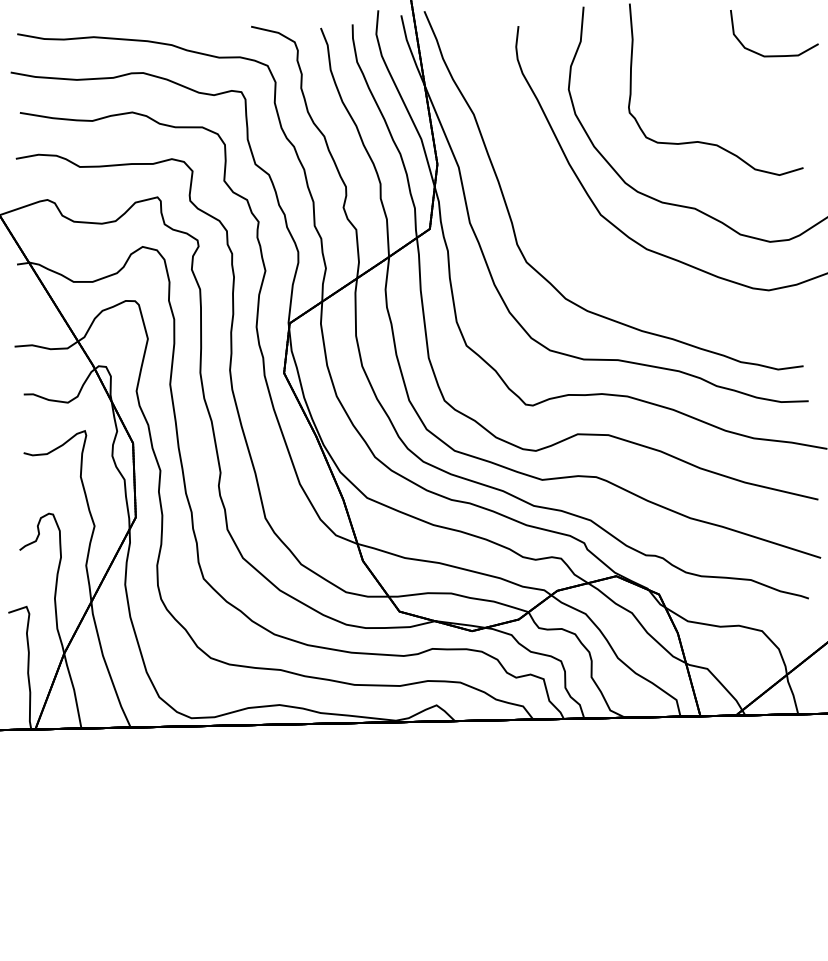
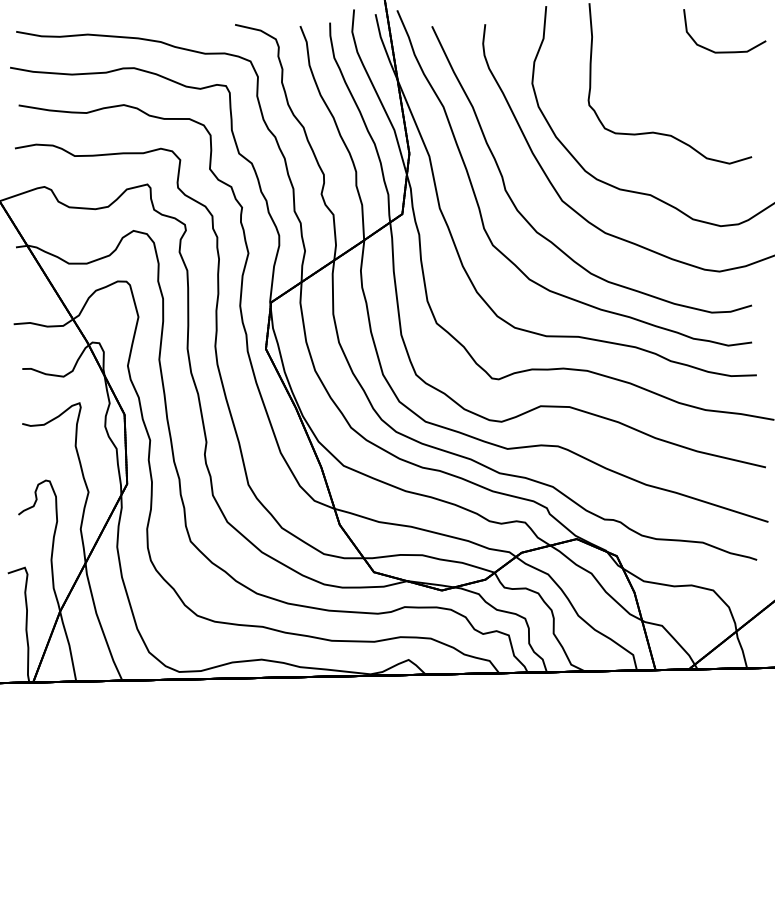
curve: (568, 241) -> (532, 225), added

